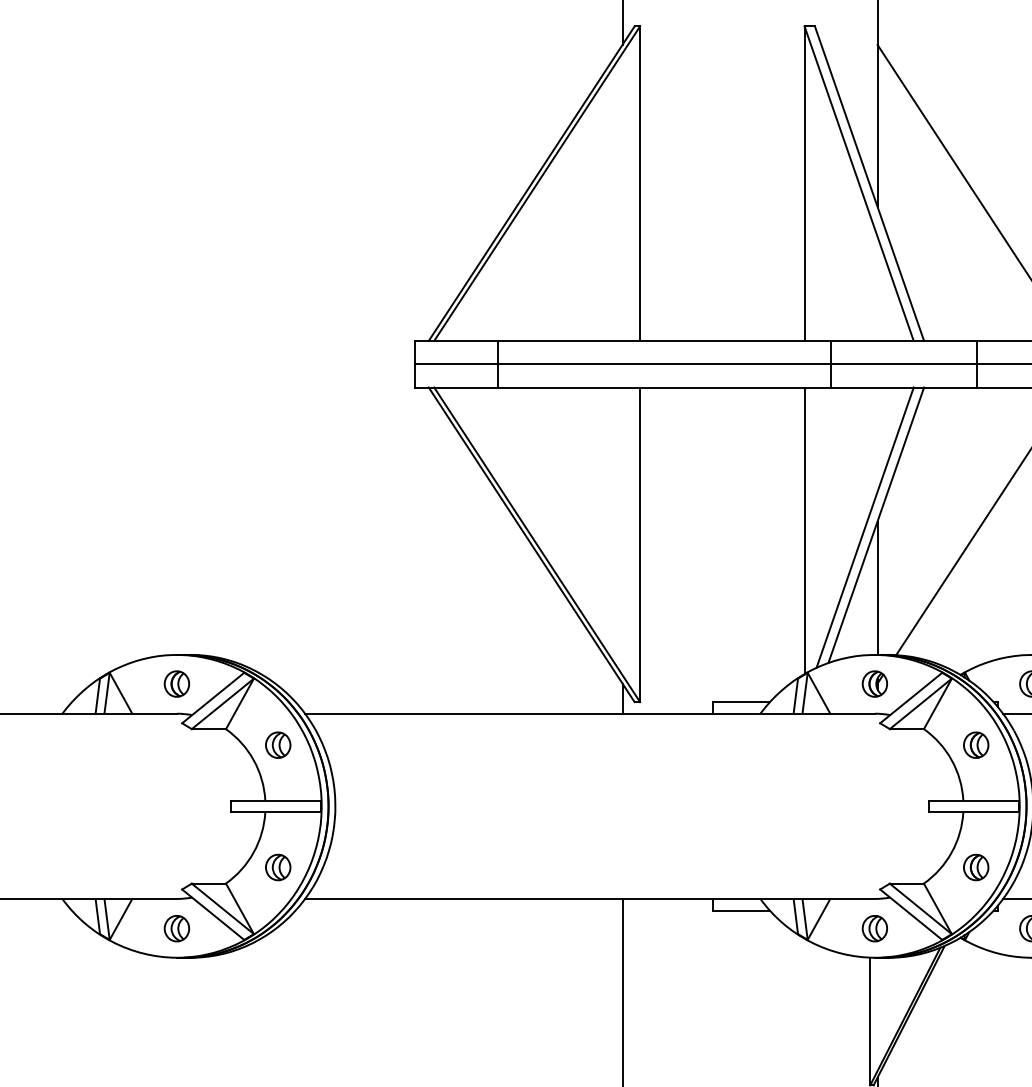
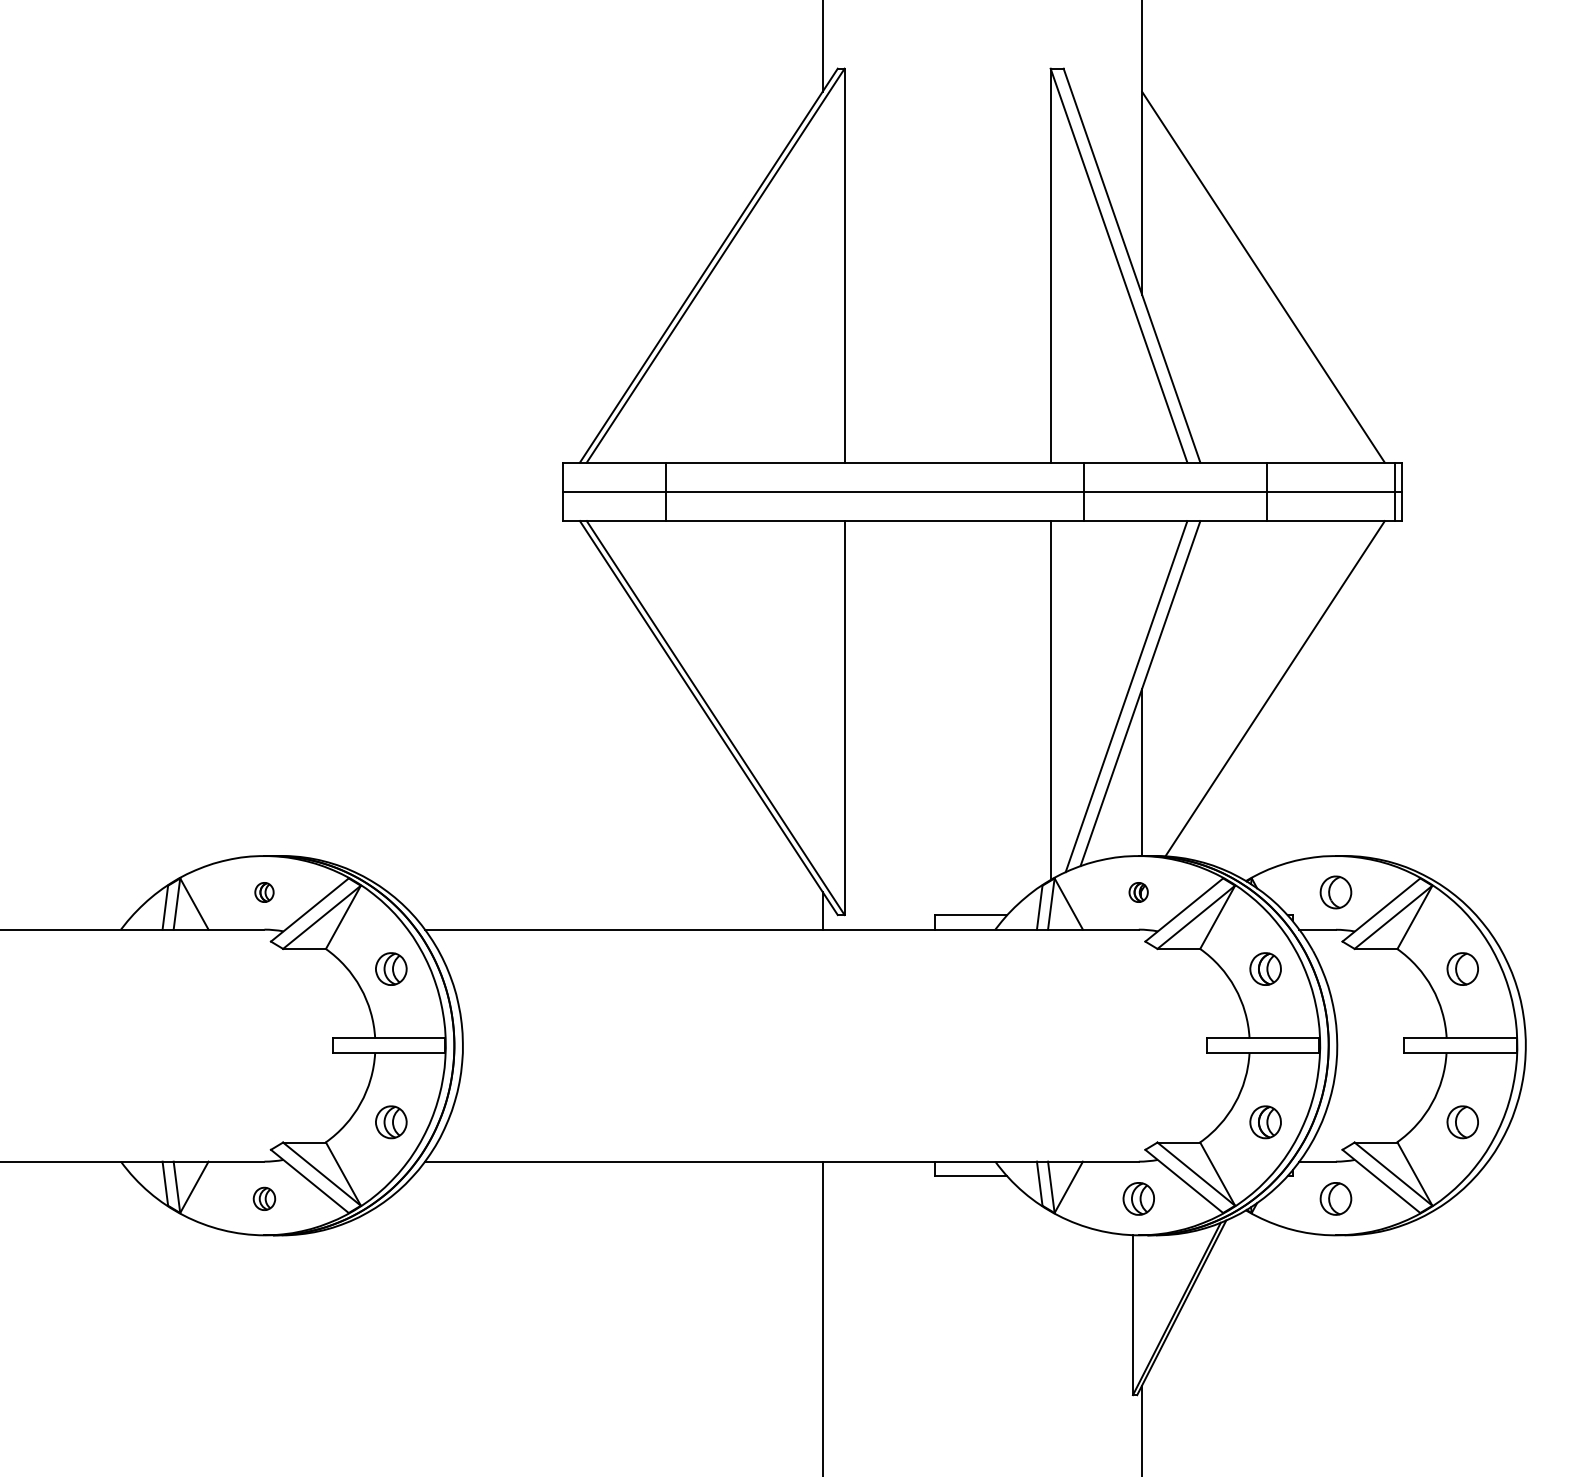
part: (176, 684) -> (264, 892), size x0.6
part: (874, 684) -> (1138, 892), size x0.6
part: (176, 928) -> (264, 1198), size x0.7

